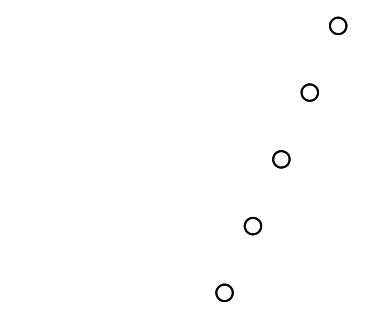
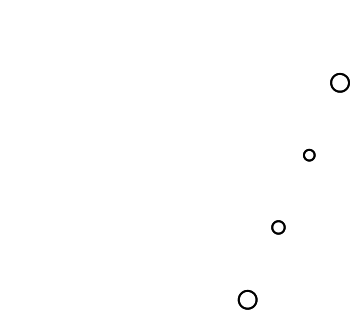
part: (281, 159) -> (309, 155), size x0.6
part: (252, 225) -> (277, 226), size x0.7

